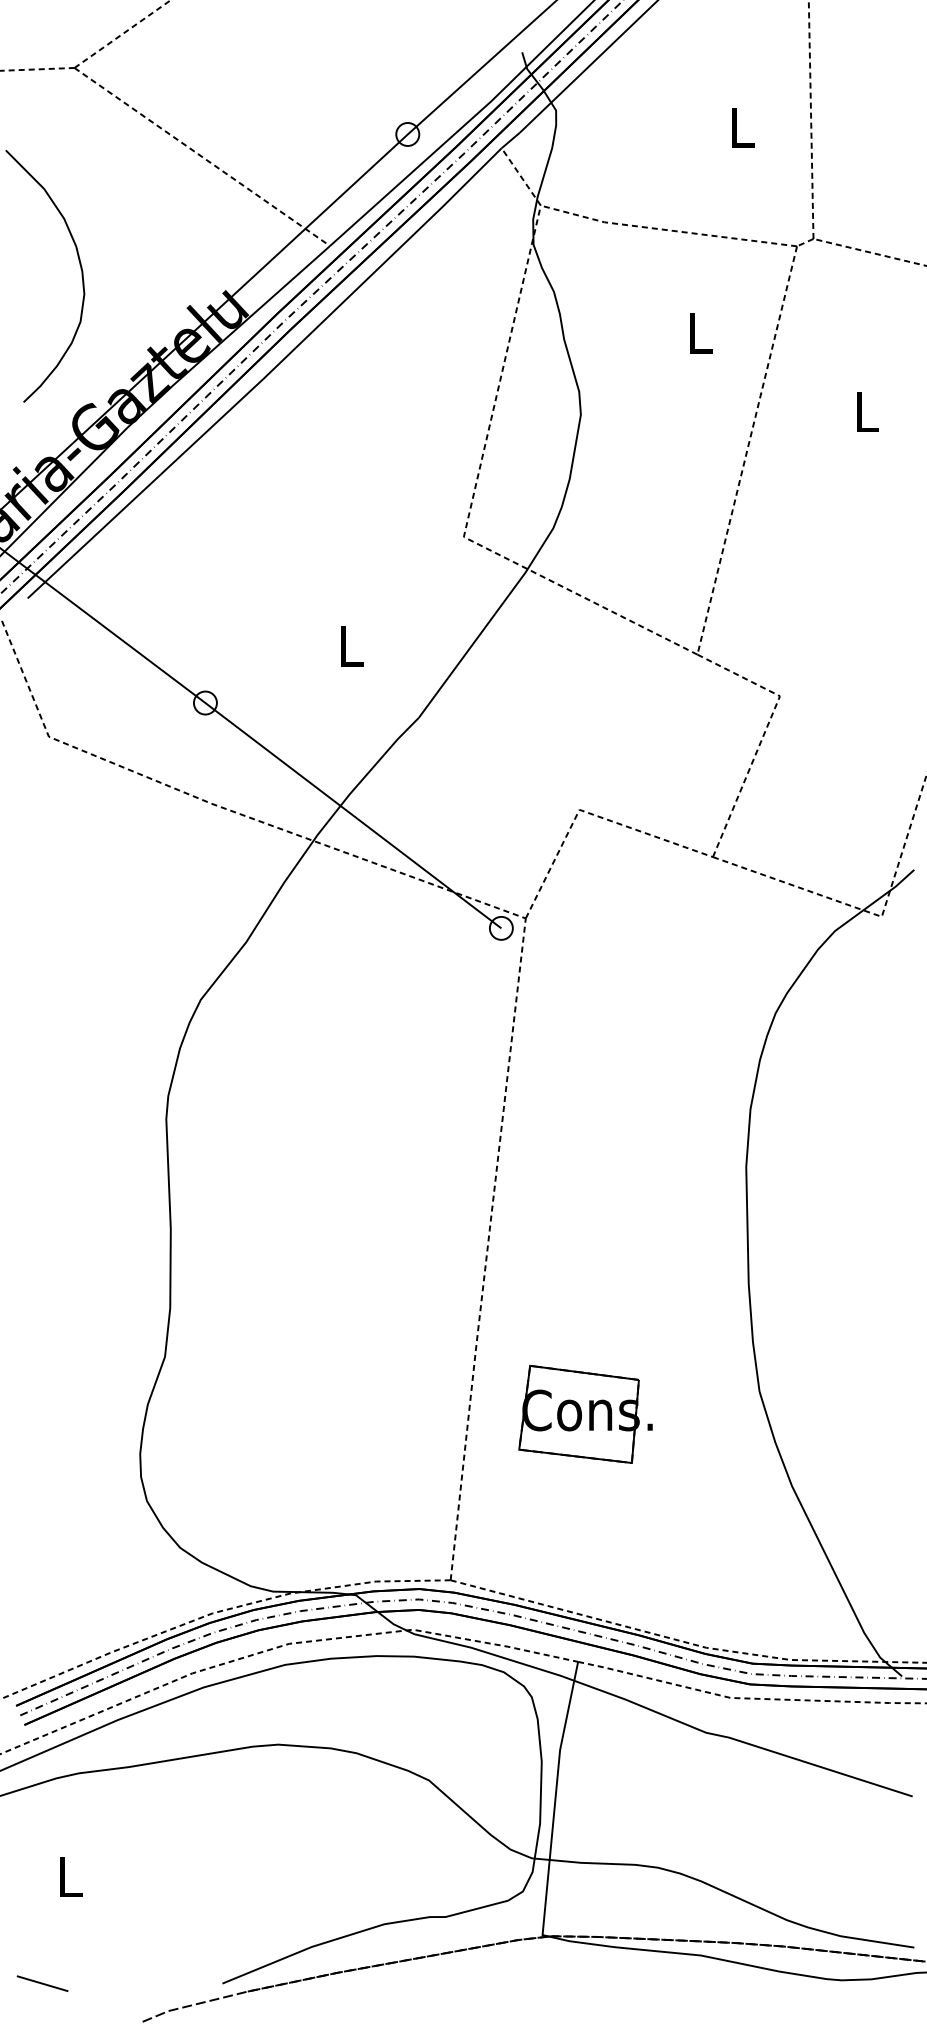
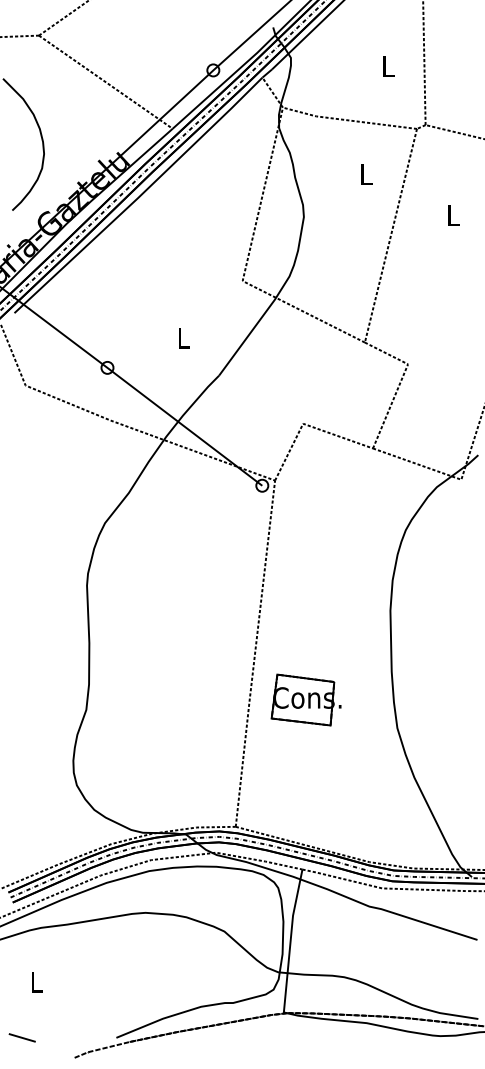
part: (583, 1413) -> (305, 699), moved

